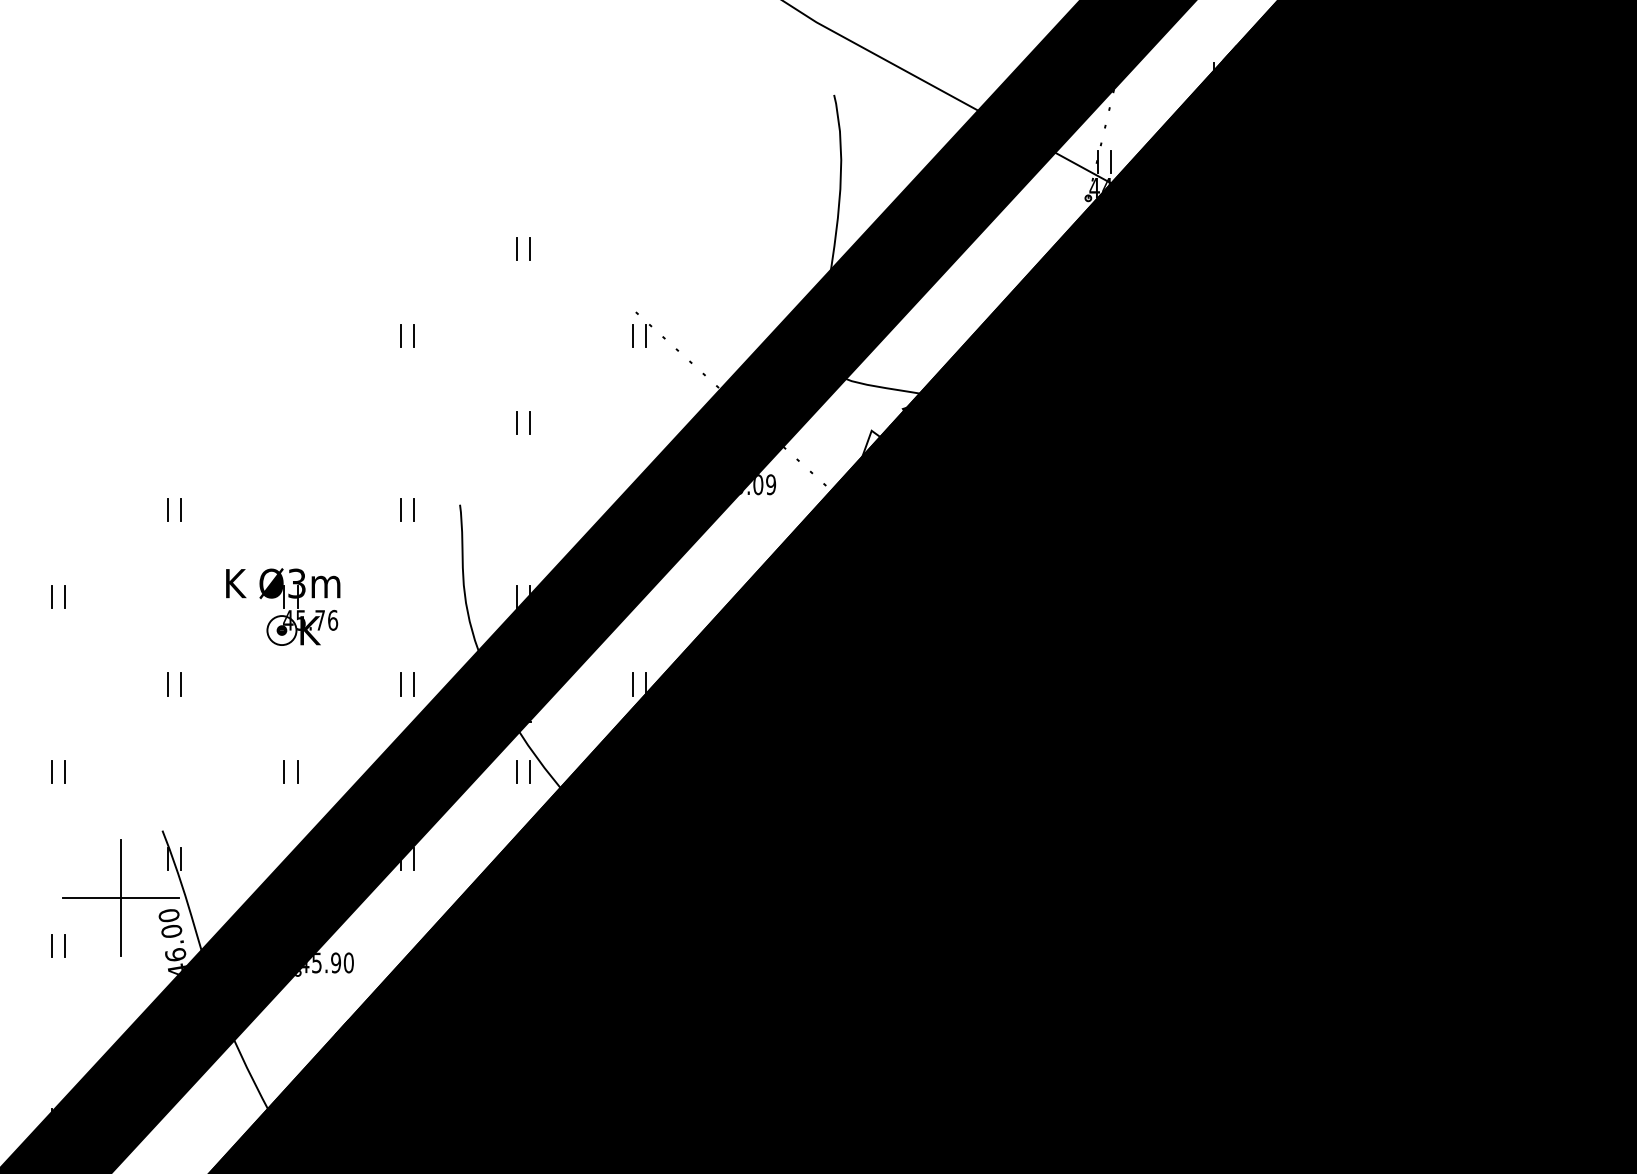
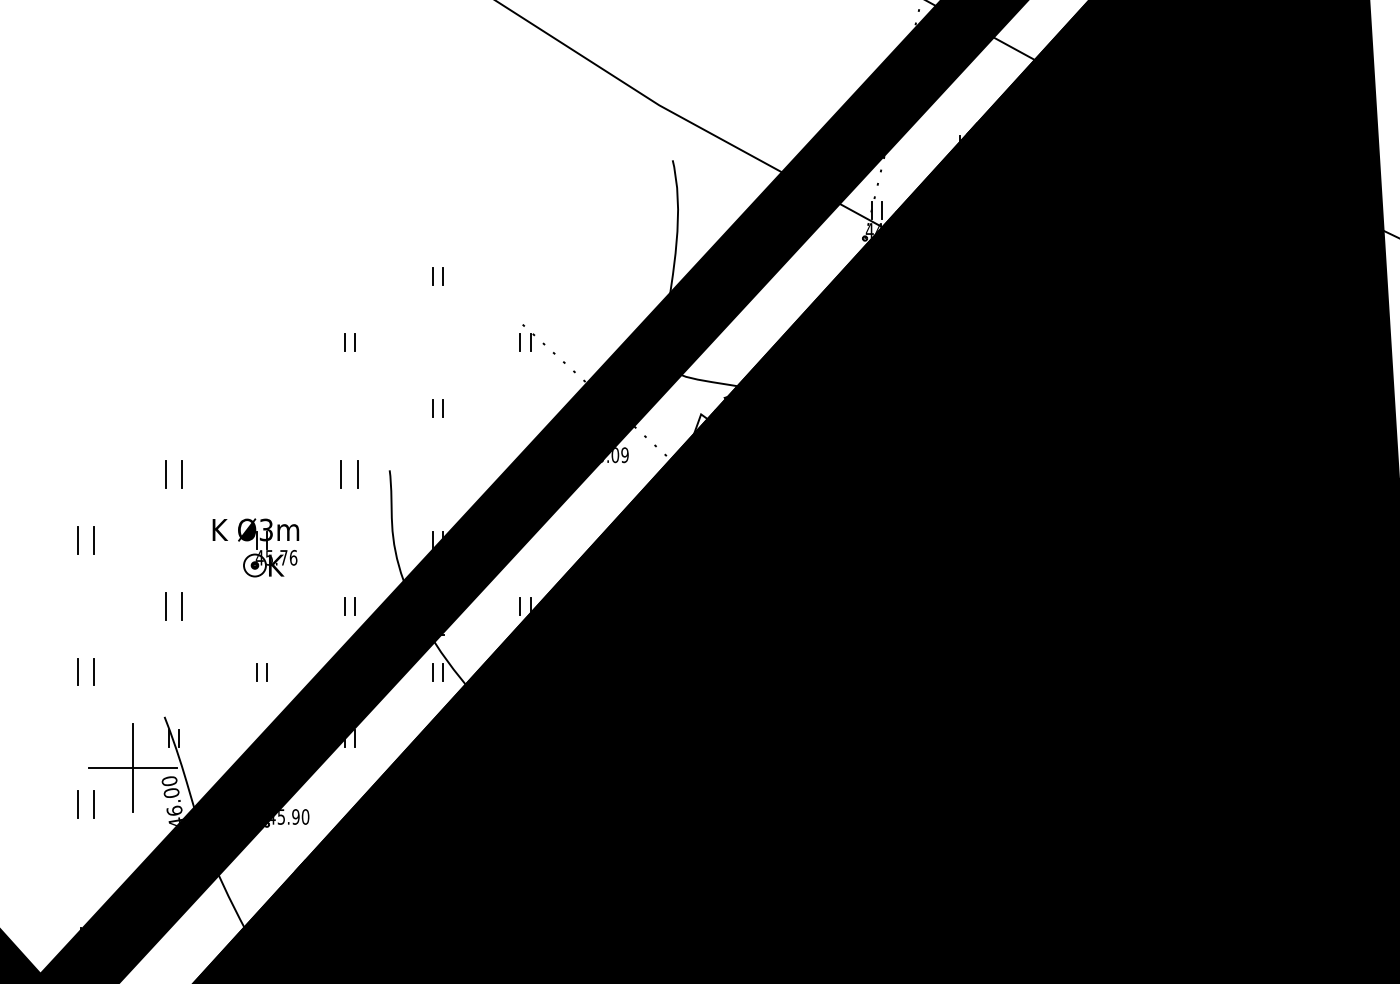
part: (174, 510) -> (173, 474), size x1.6
part: (406, 510) -> (349, 474), size x1.6
part: (57, 597) -> (85, 540), size x1.6
part: (174, 684) -> (173, 606), size x1.6
part: (57, 771) -> (85, 672), size x1.6
part: (57, 945) -> (85, 803), size x1.6

